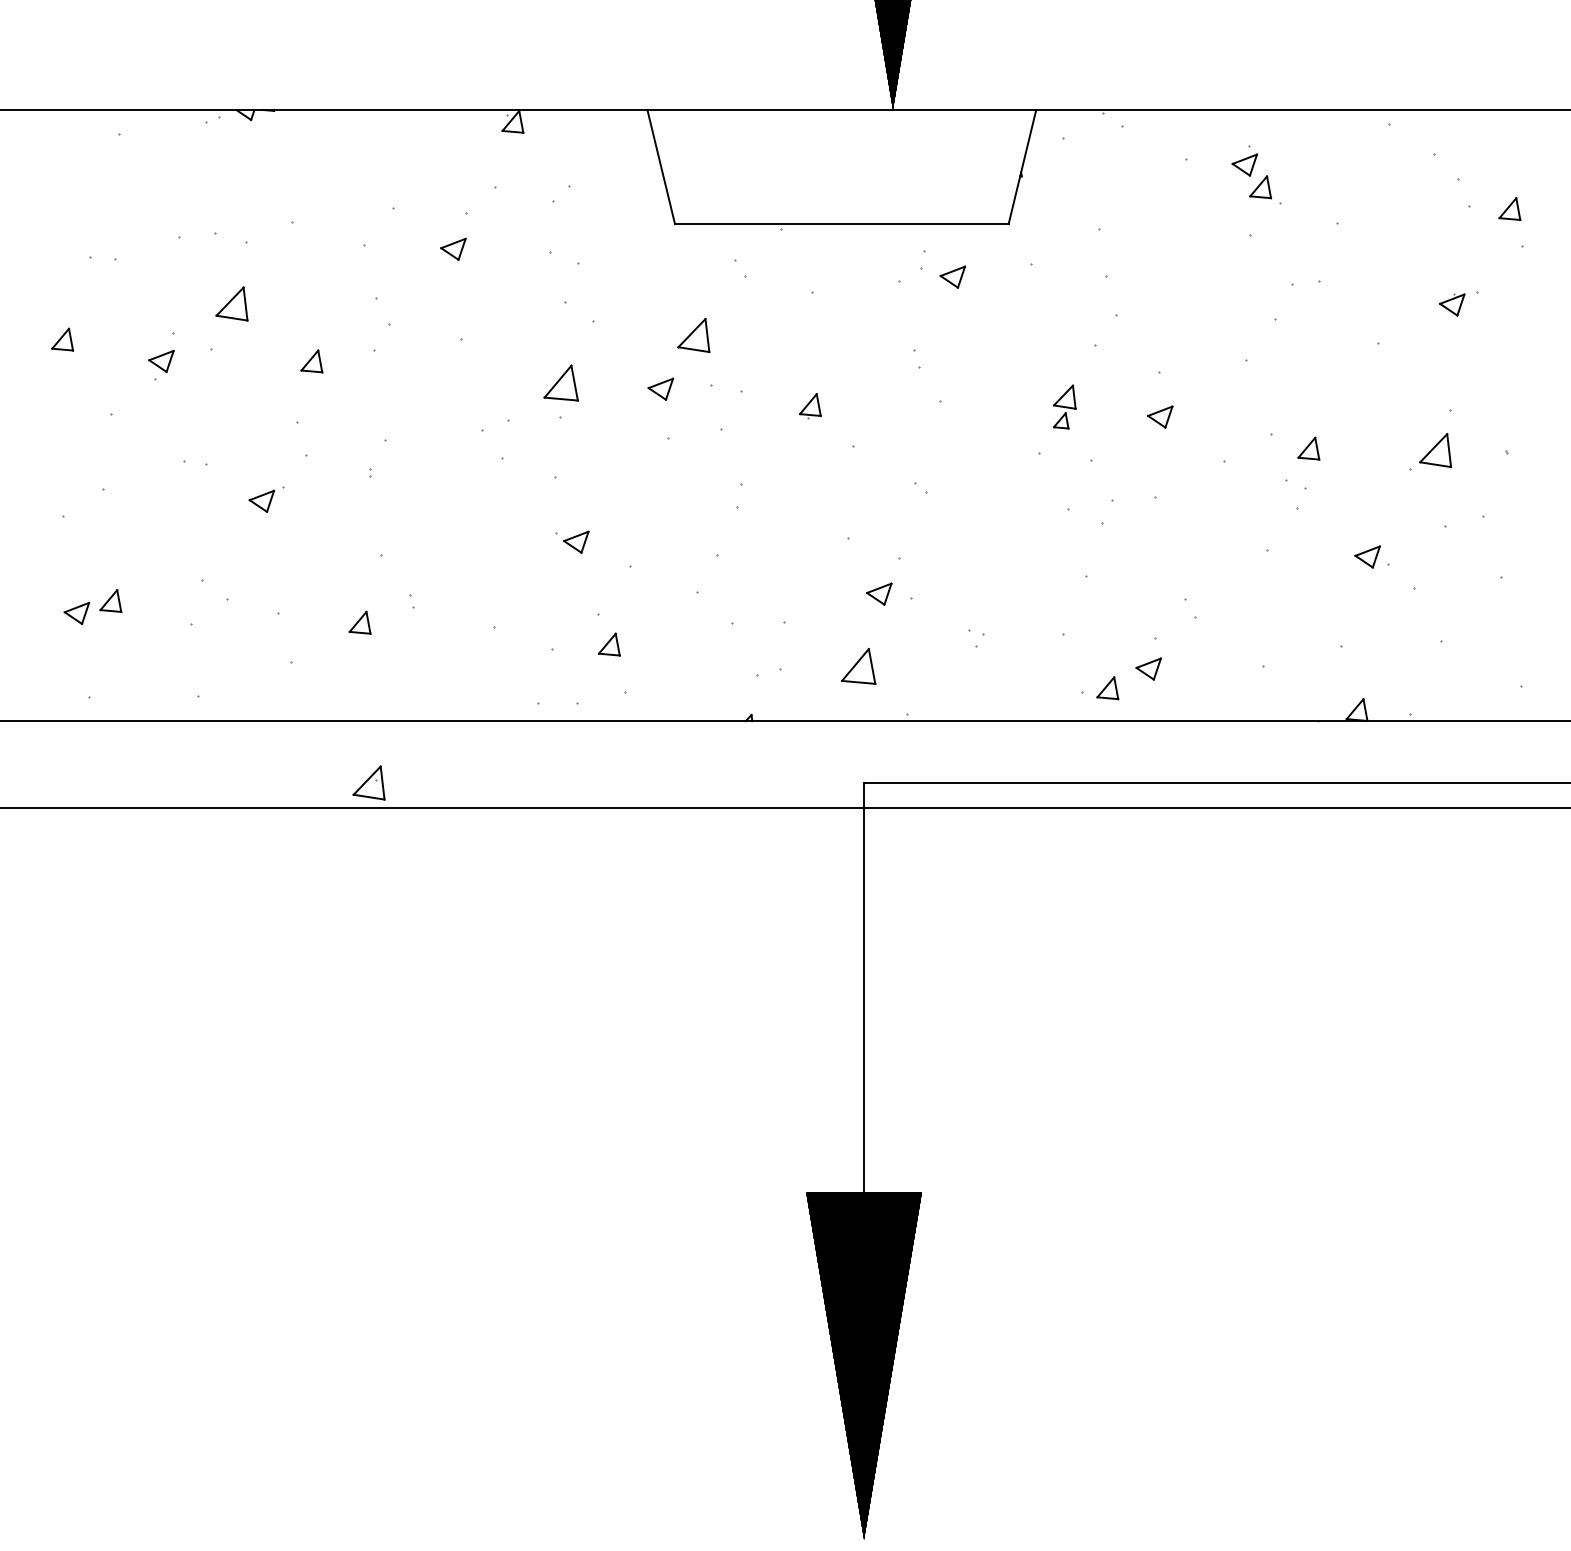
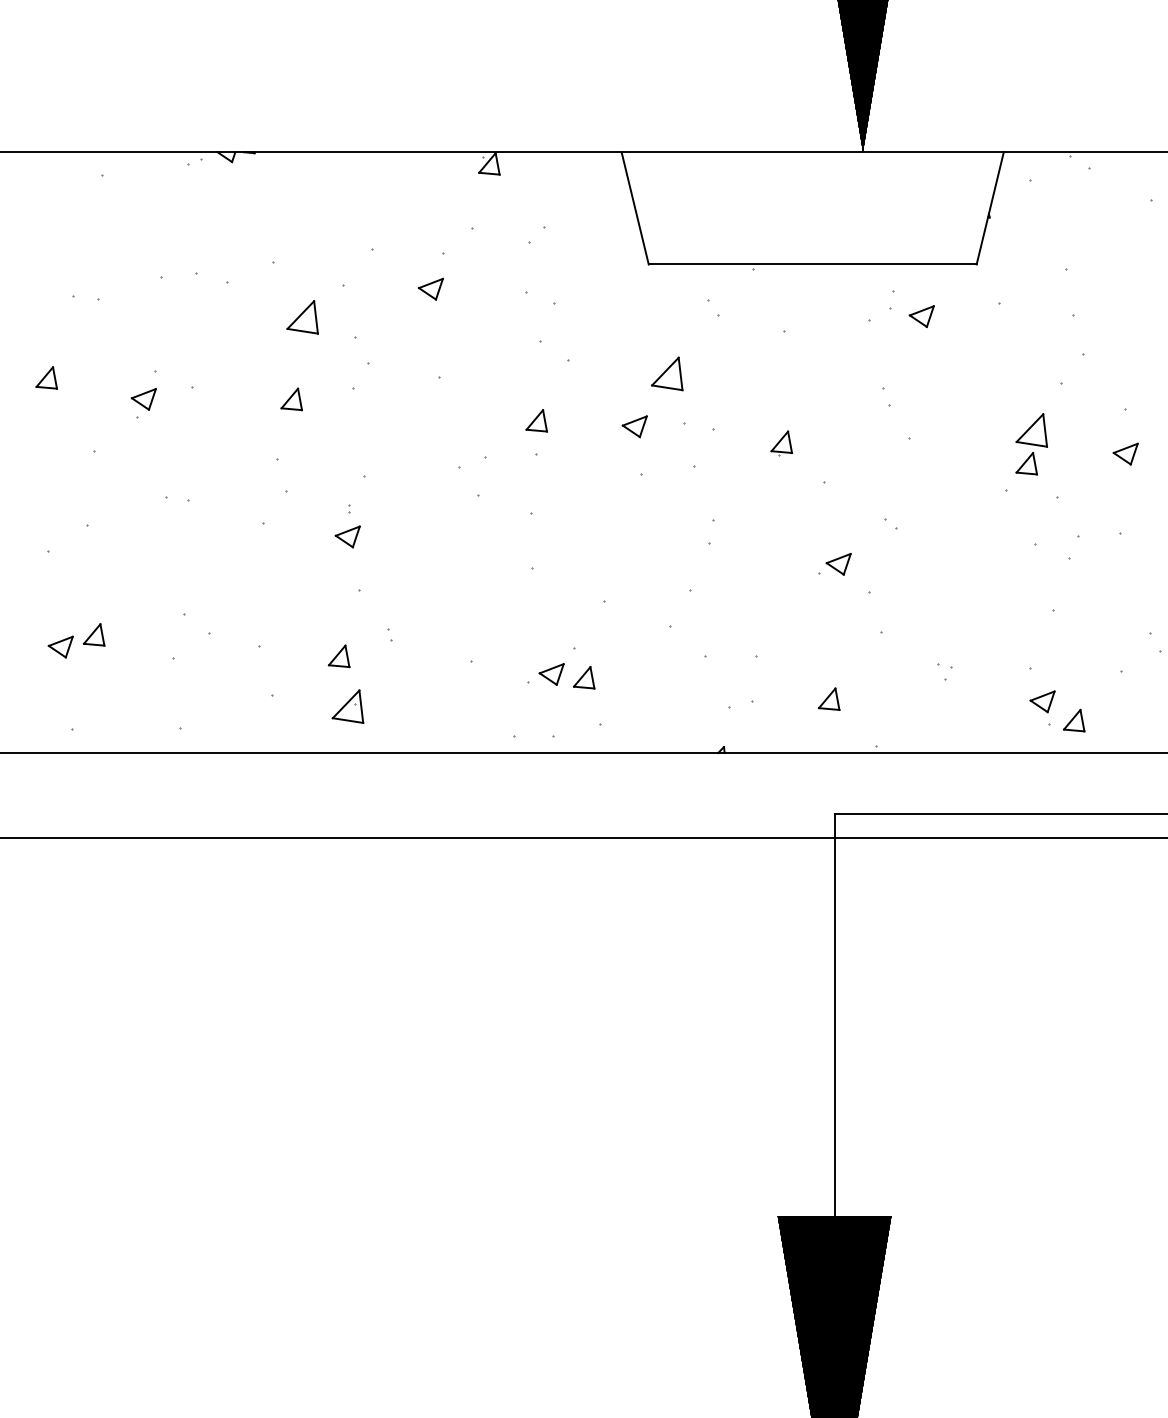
part: (231, 303) -> (302, 316), moved
part: (560, 383) -> (536, 421), size x0.62
part: (1064, 406) -> (1031, 443), size x1.43
part: (261, 500) -> (347, 536), moved
part: (576, 541) -> (551, 673), moved
part: (879, 593) -> (838, 563), moved
part: (858, 666) -> (829, 699), size x0.62
part: (1148, 668) -> (1042, 701), moved
part: (368, 782) -> (347, 706), moved

